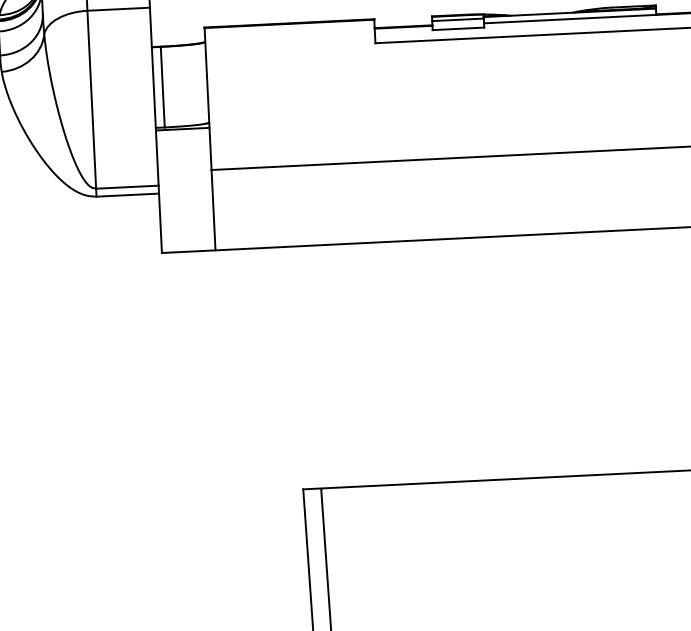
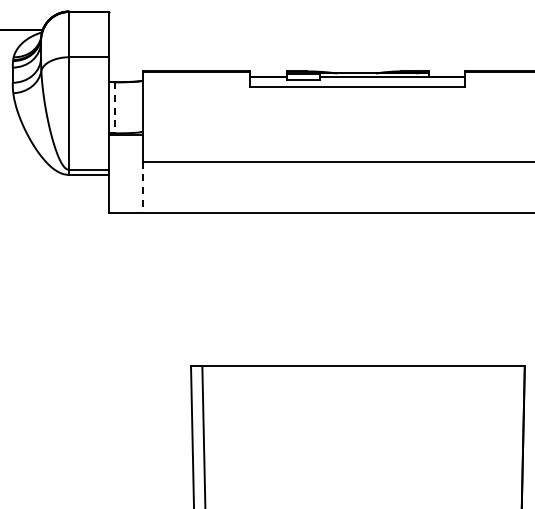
line: (162, 86) -> (114, 107), solid -> dashed
line: (212, 210) -> (142, 187), solid -> dashed

